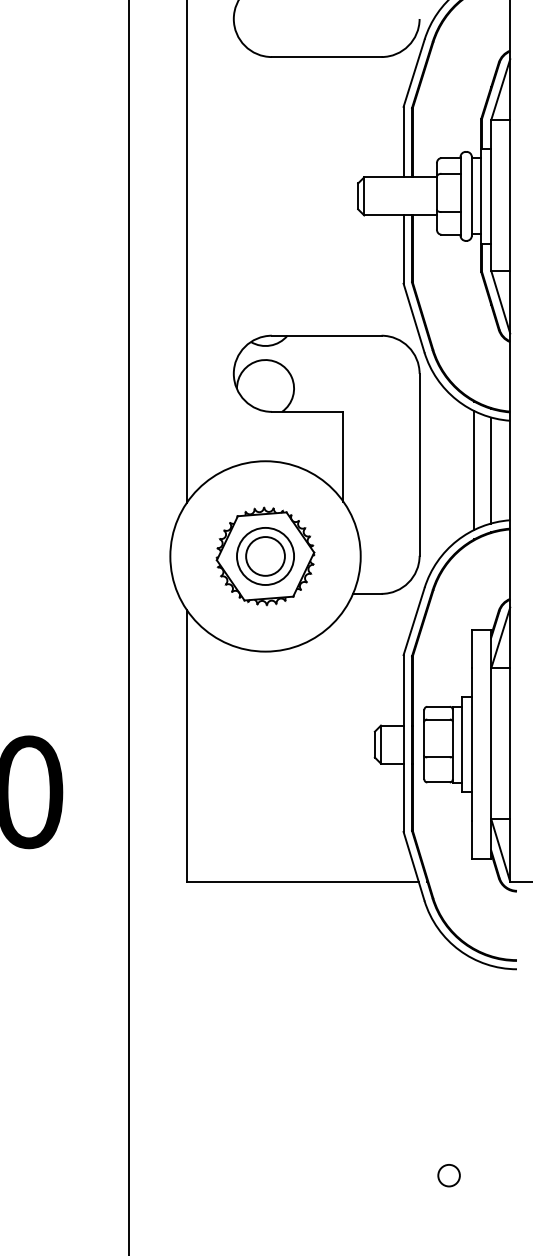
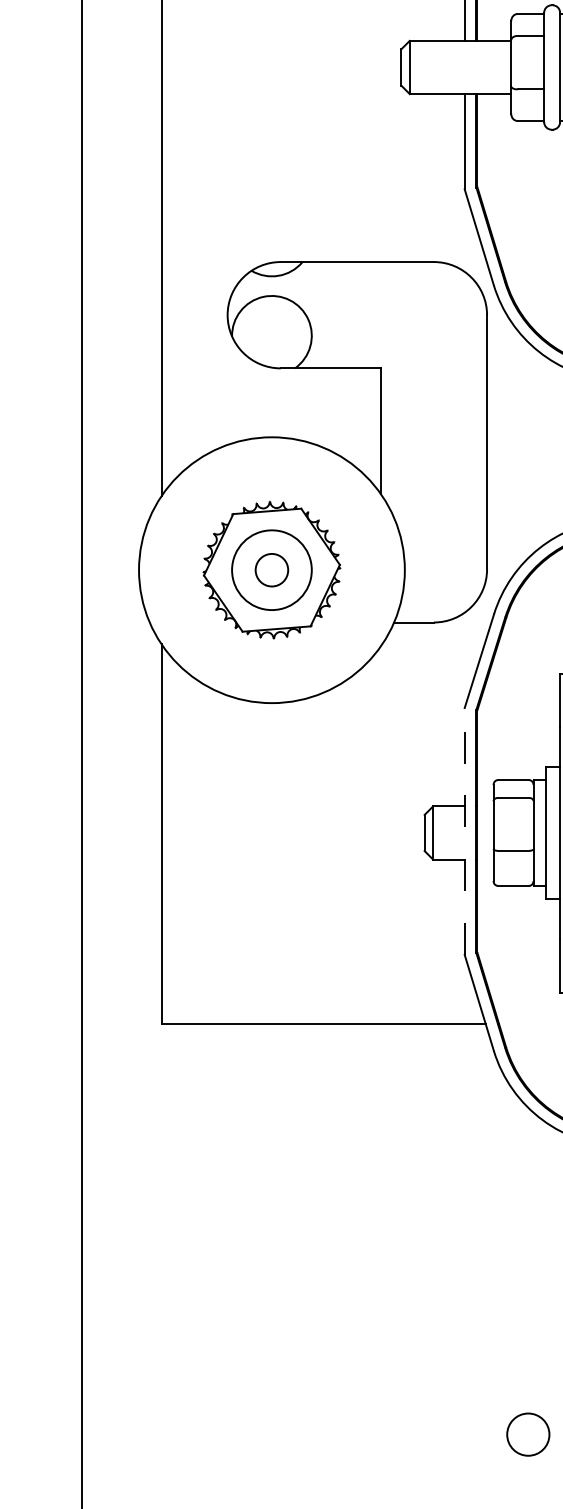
circle: (265, 556) -> (271, 570), size x0.6
line: (403, 743) -> (464, 831), solid -> dashed
circle: (448, 1175) -> (527, 1434), size x1.4

